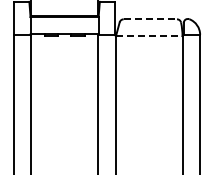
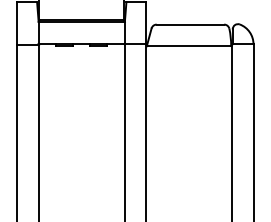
line: (150, 19) -> (190, 24), dashed -> solid
line: (149, 36) -> (189, 46), dashed -> solid

